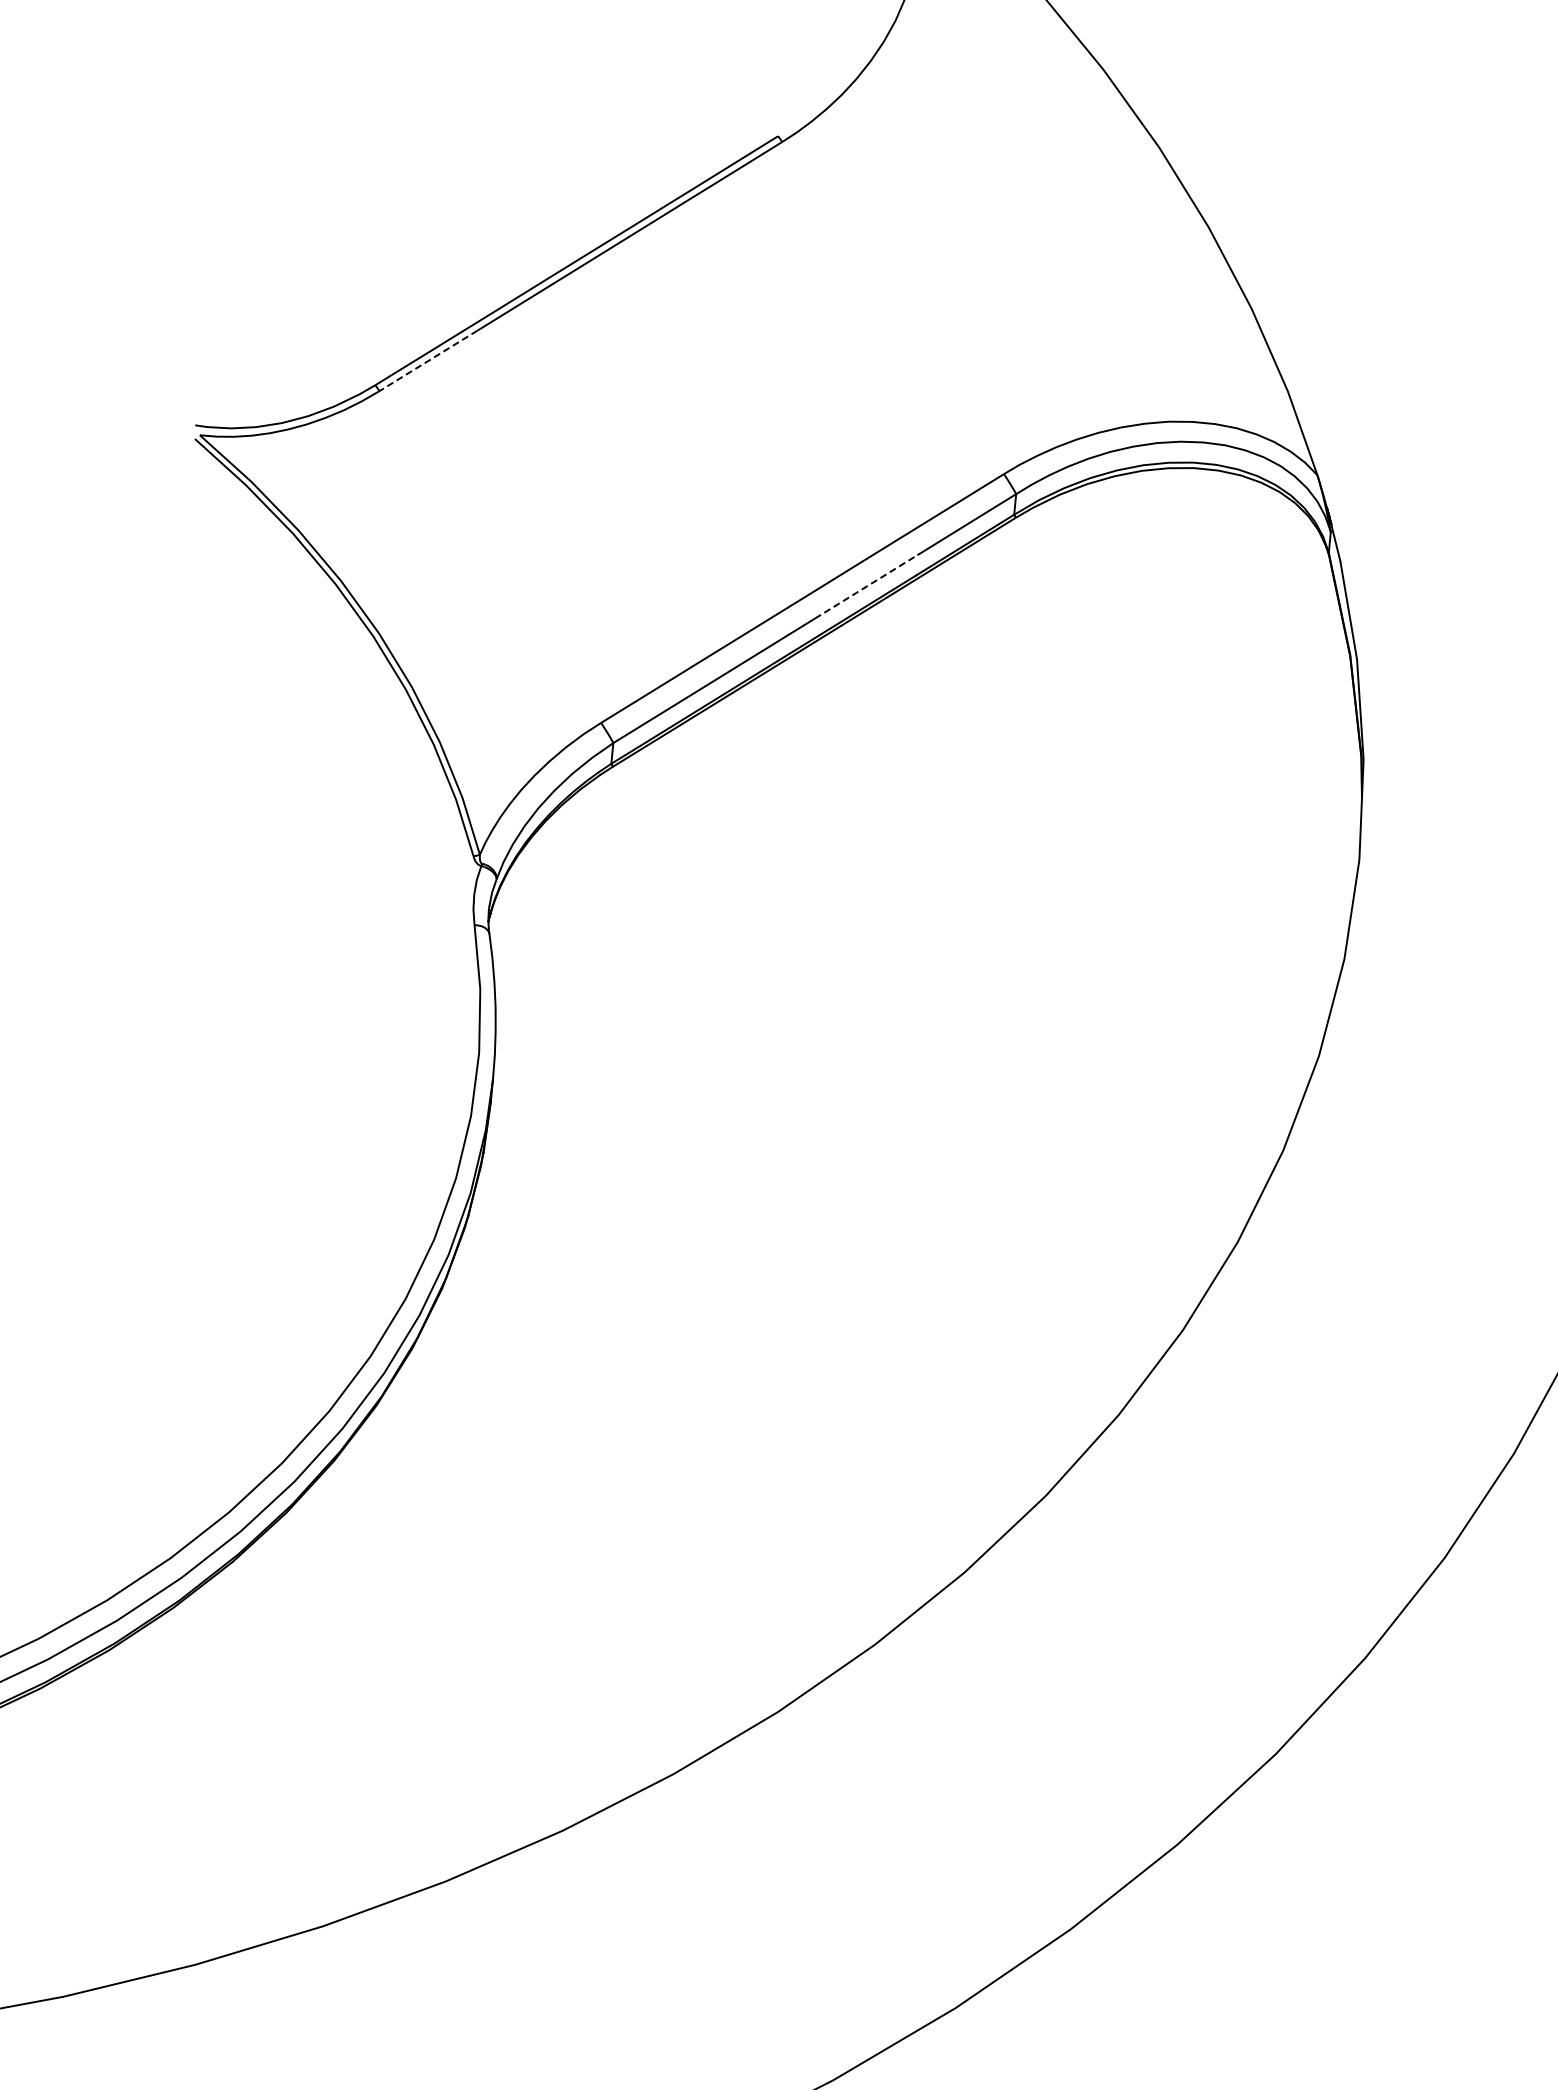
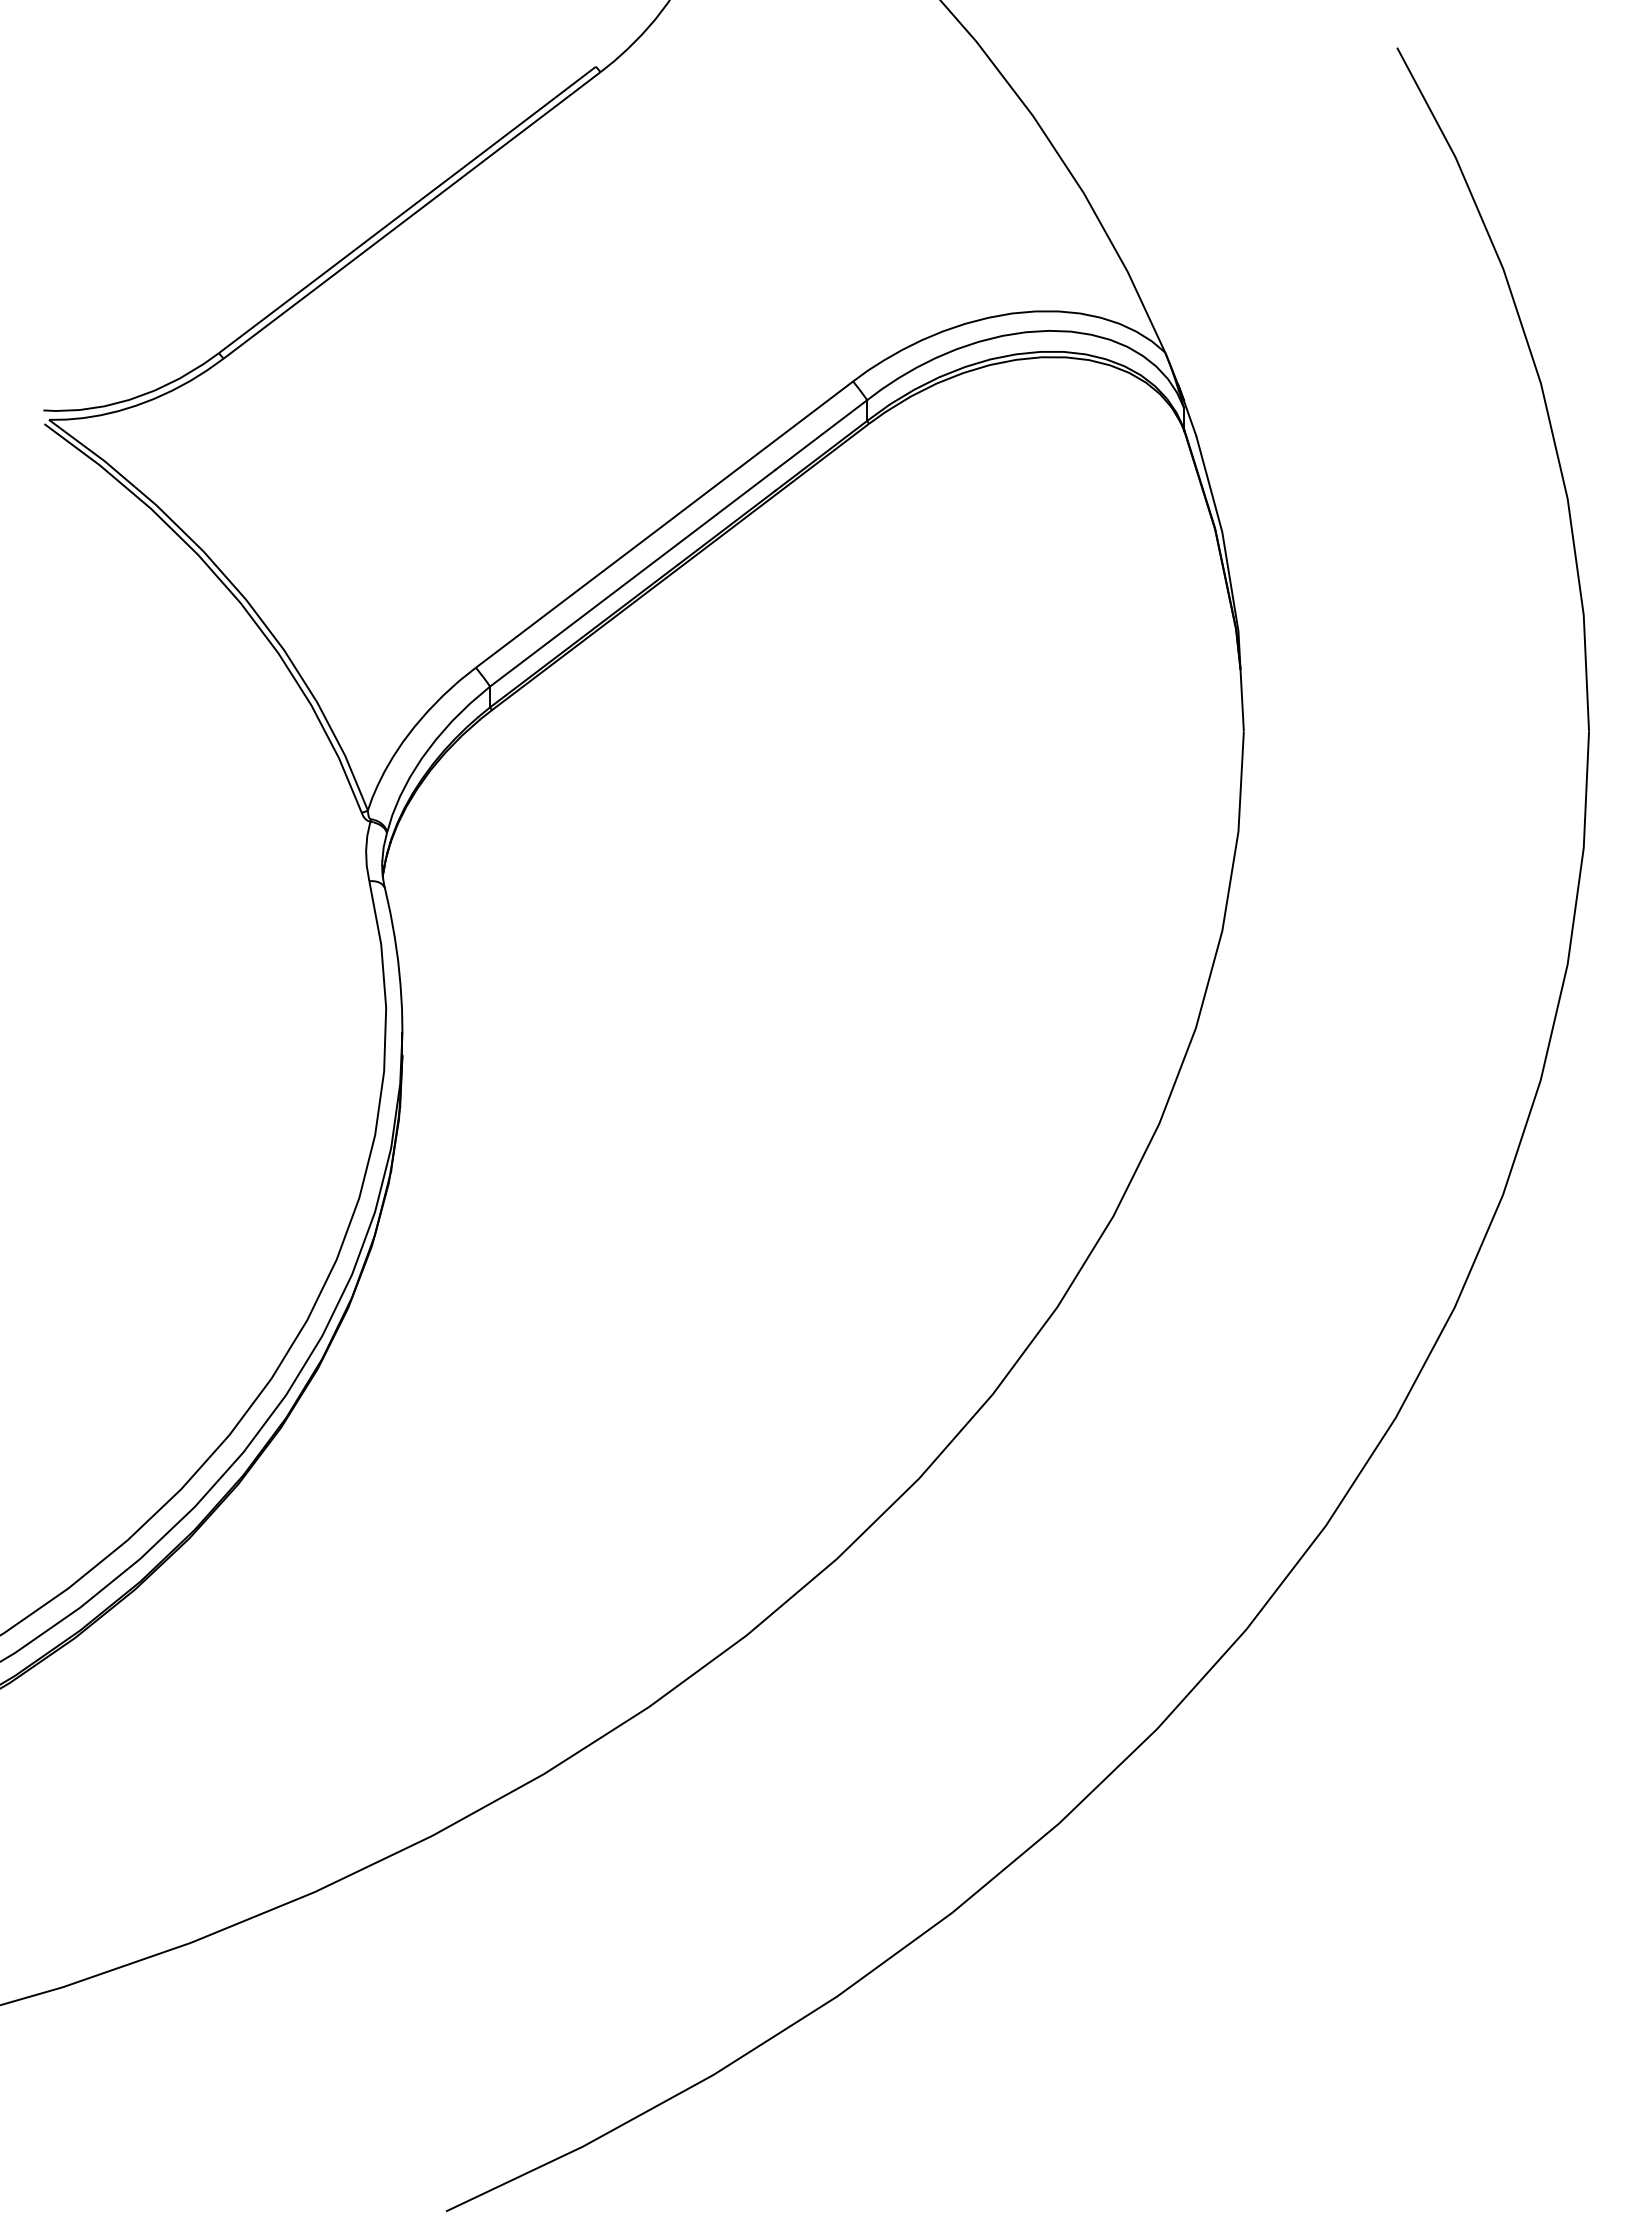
line: (427, 361) -> (268, 324), dashed -> solid
line: (866, 586) -> (727, 506), dashed -> solid

